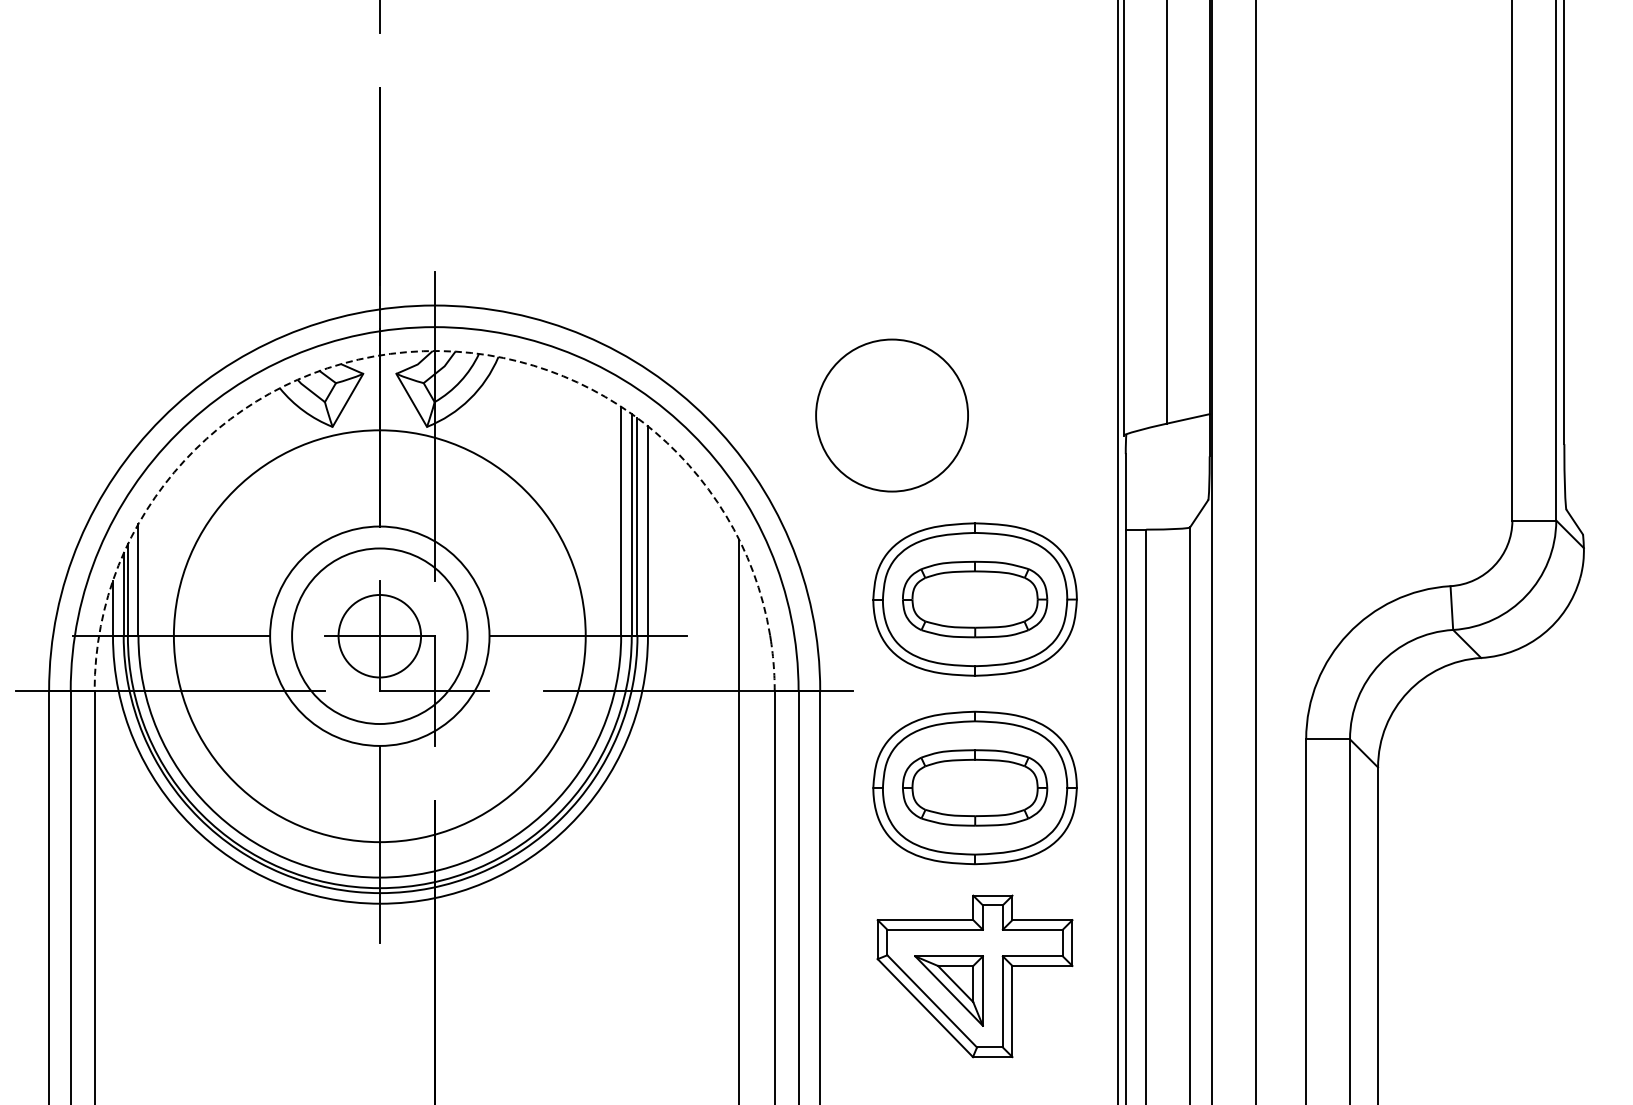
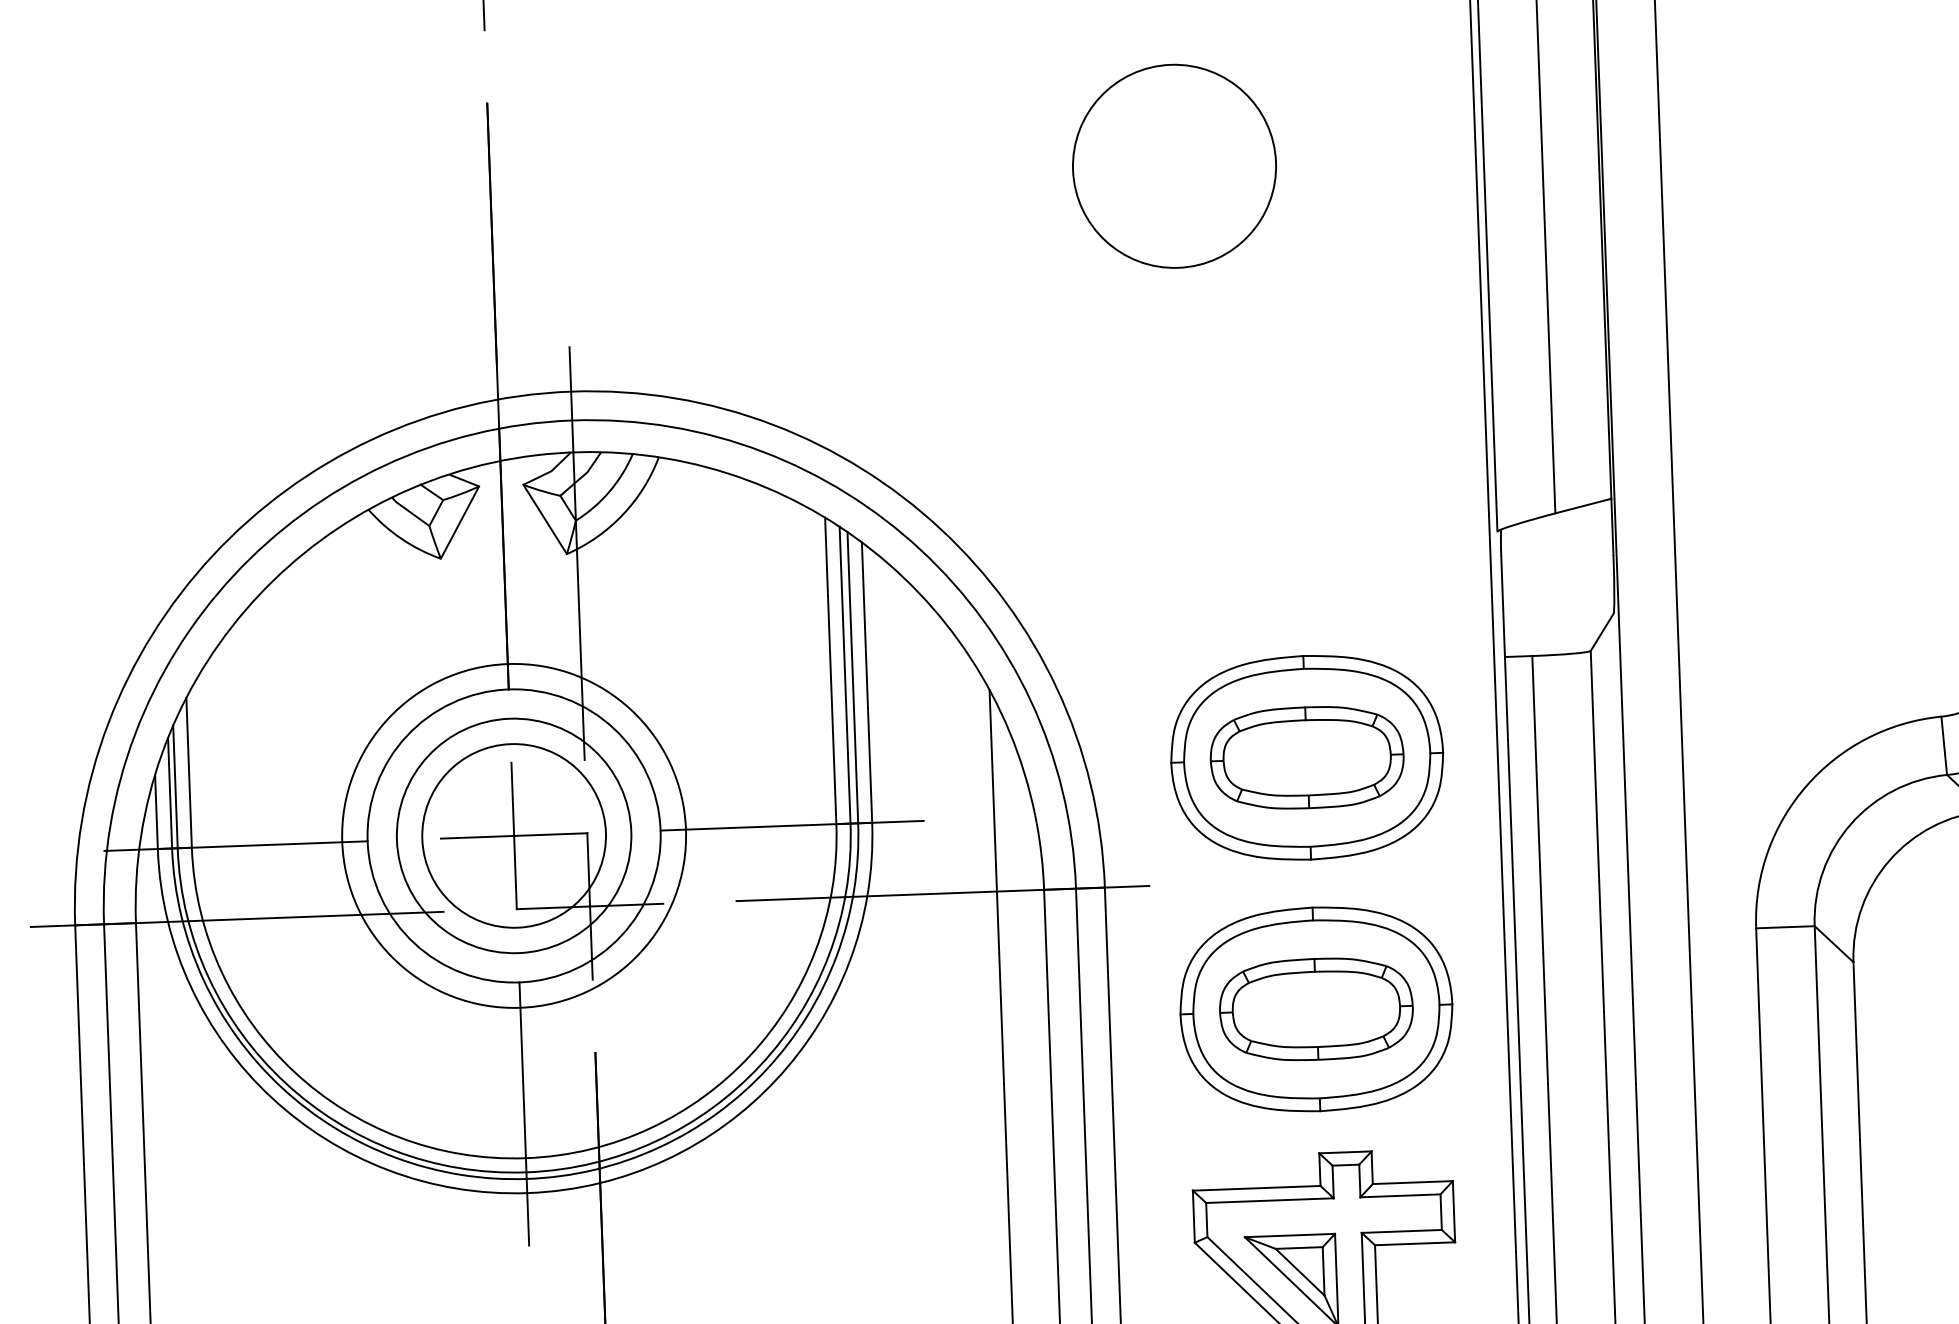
arc: (406, 352) -> (535, 455), dashed -> solid
circle: (891, 415) -> (1173, 166), moved
circle: (379, 635) -> (513, 834), size x0.62
circle: (379, 635) -> (513, 834), size x1.67
arc: (773, 666) -> (1041, 857), dashed -> solid

